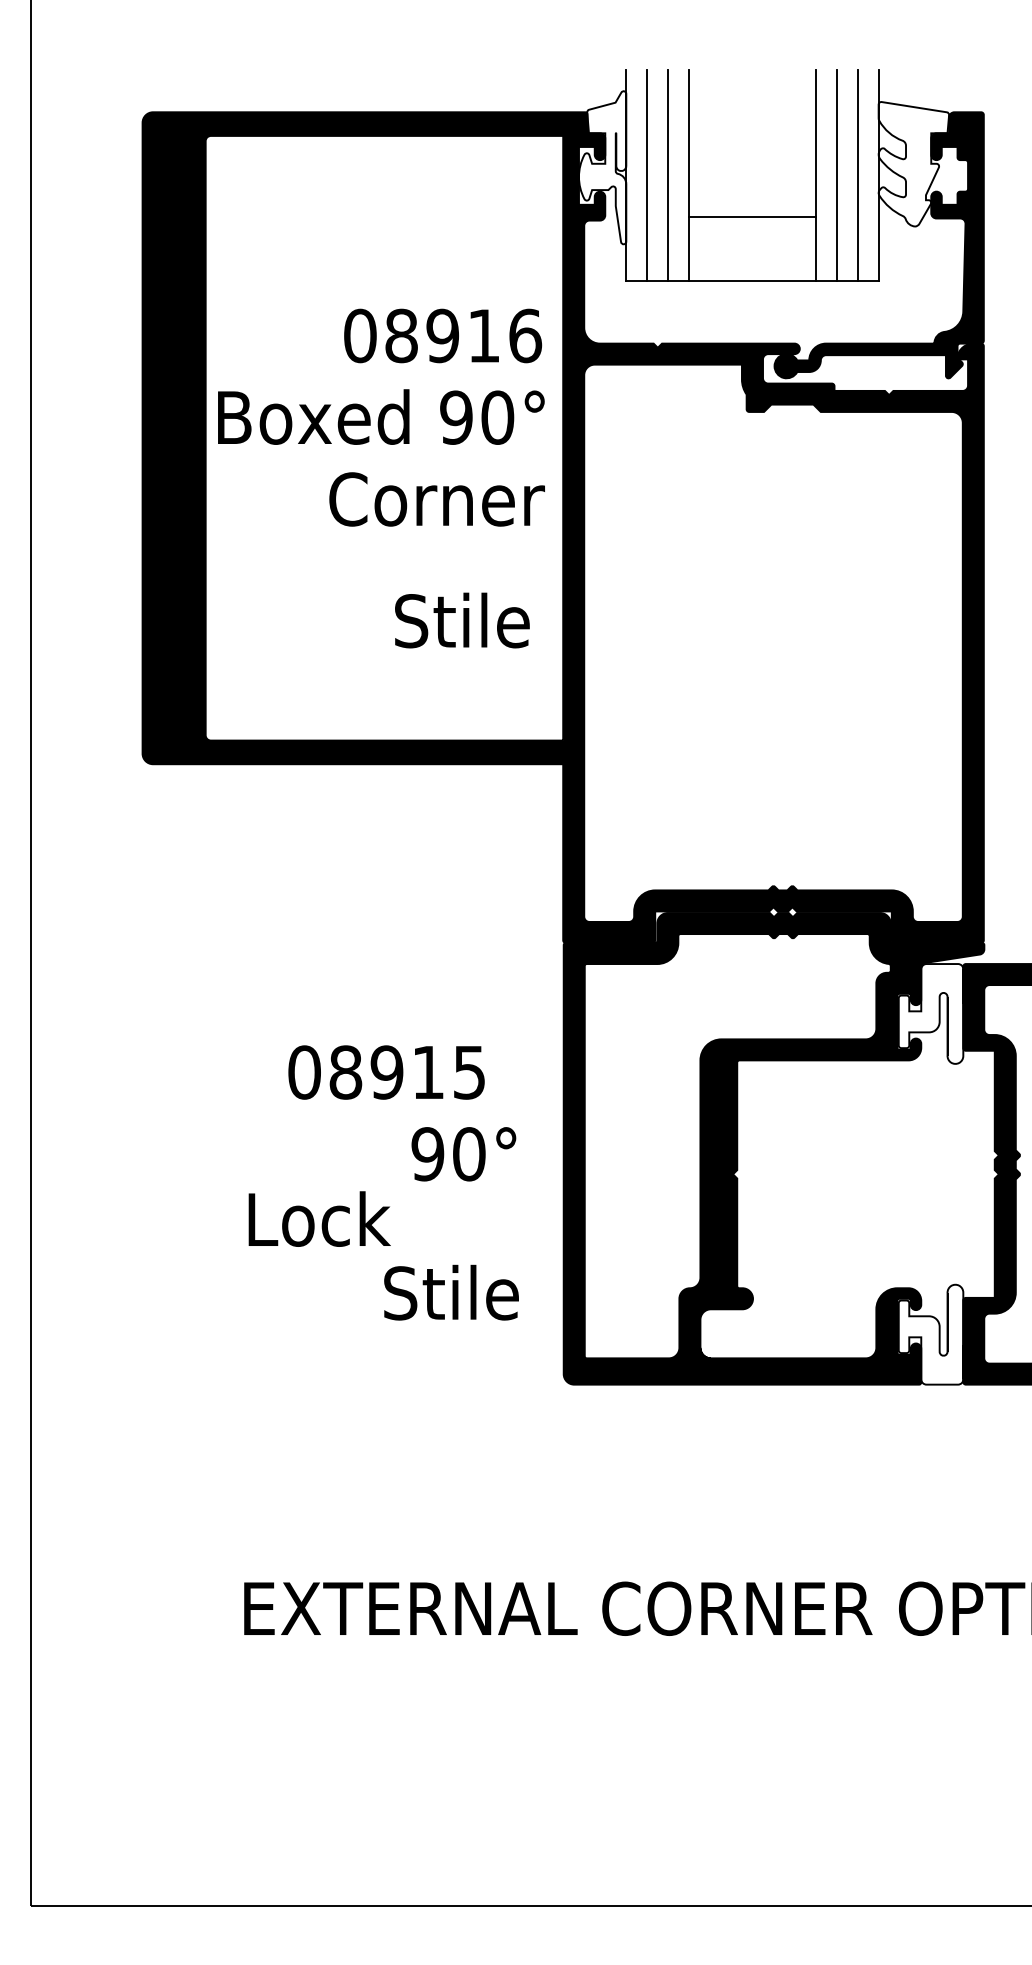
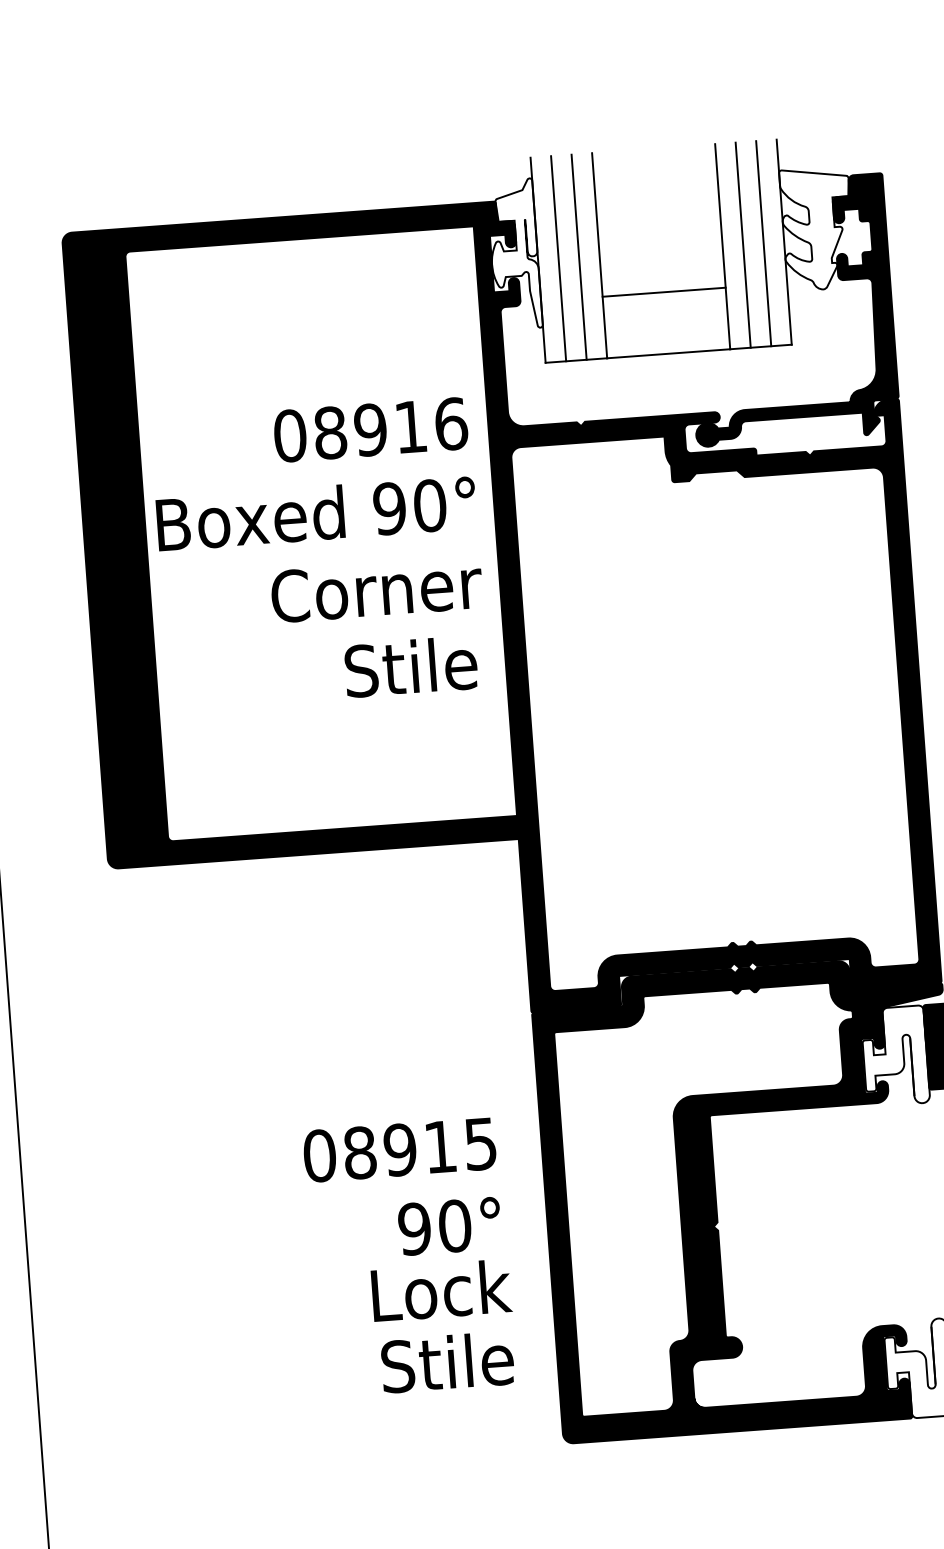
text: (462, 620) -> (411, 666), moved
text: (386, 1072) -> (399, 1150), moved
text: (319, 1218) -> (441, 1290), moved

